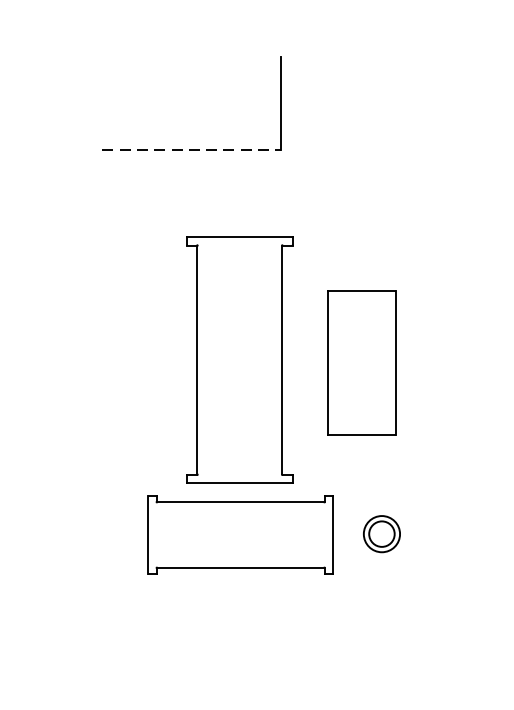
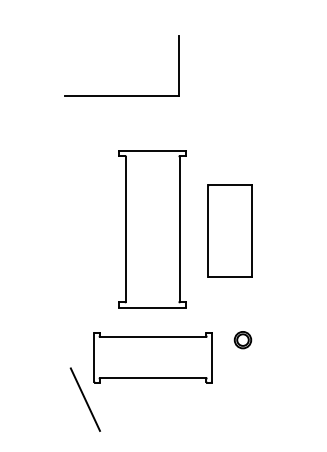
line: (190, 149) -> (121, 95), dashed -> solid
part: (239, 534) -> (152, 357), moved
part: (381, 534) -> (242, 340), size x0.71
line: (134, 627) -> (85, 399), added

